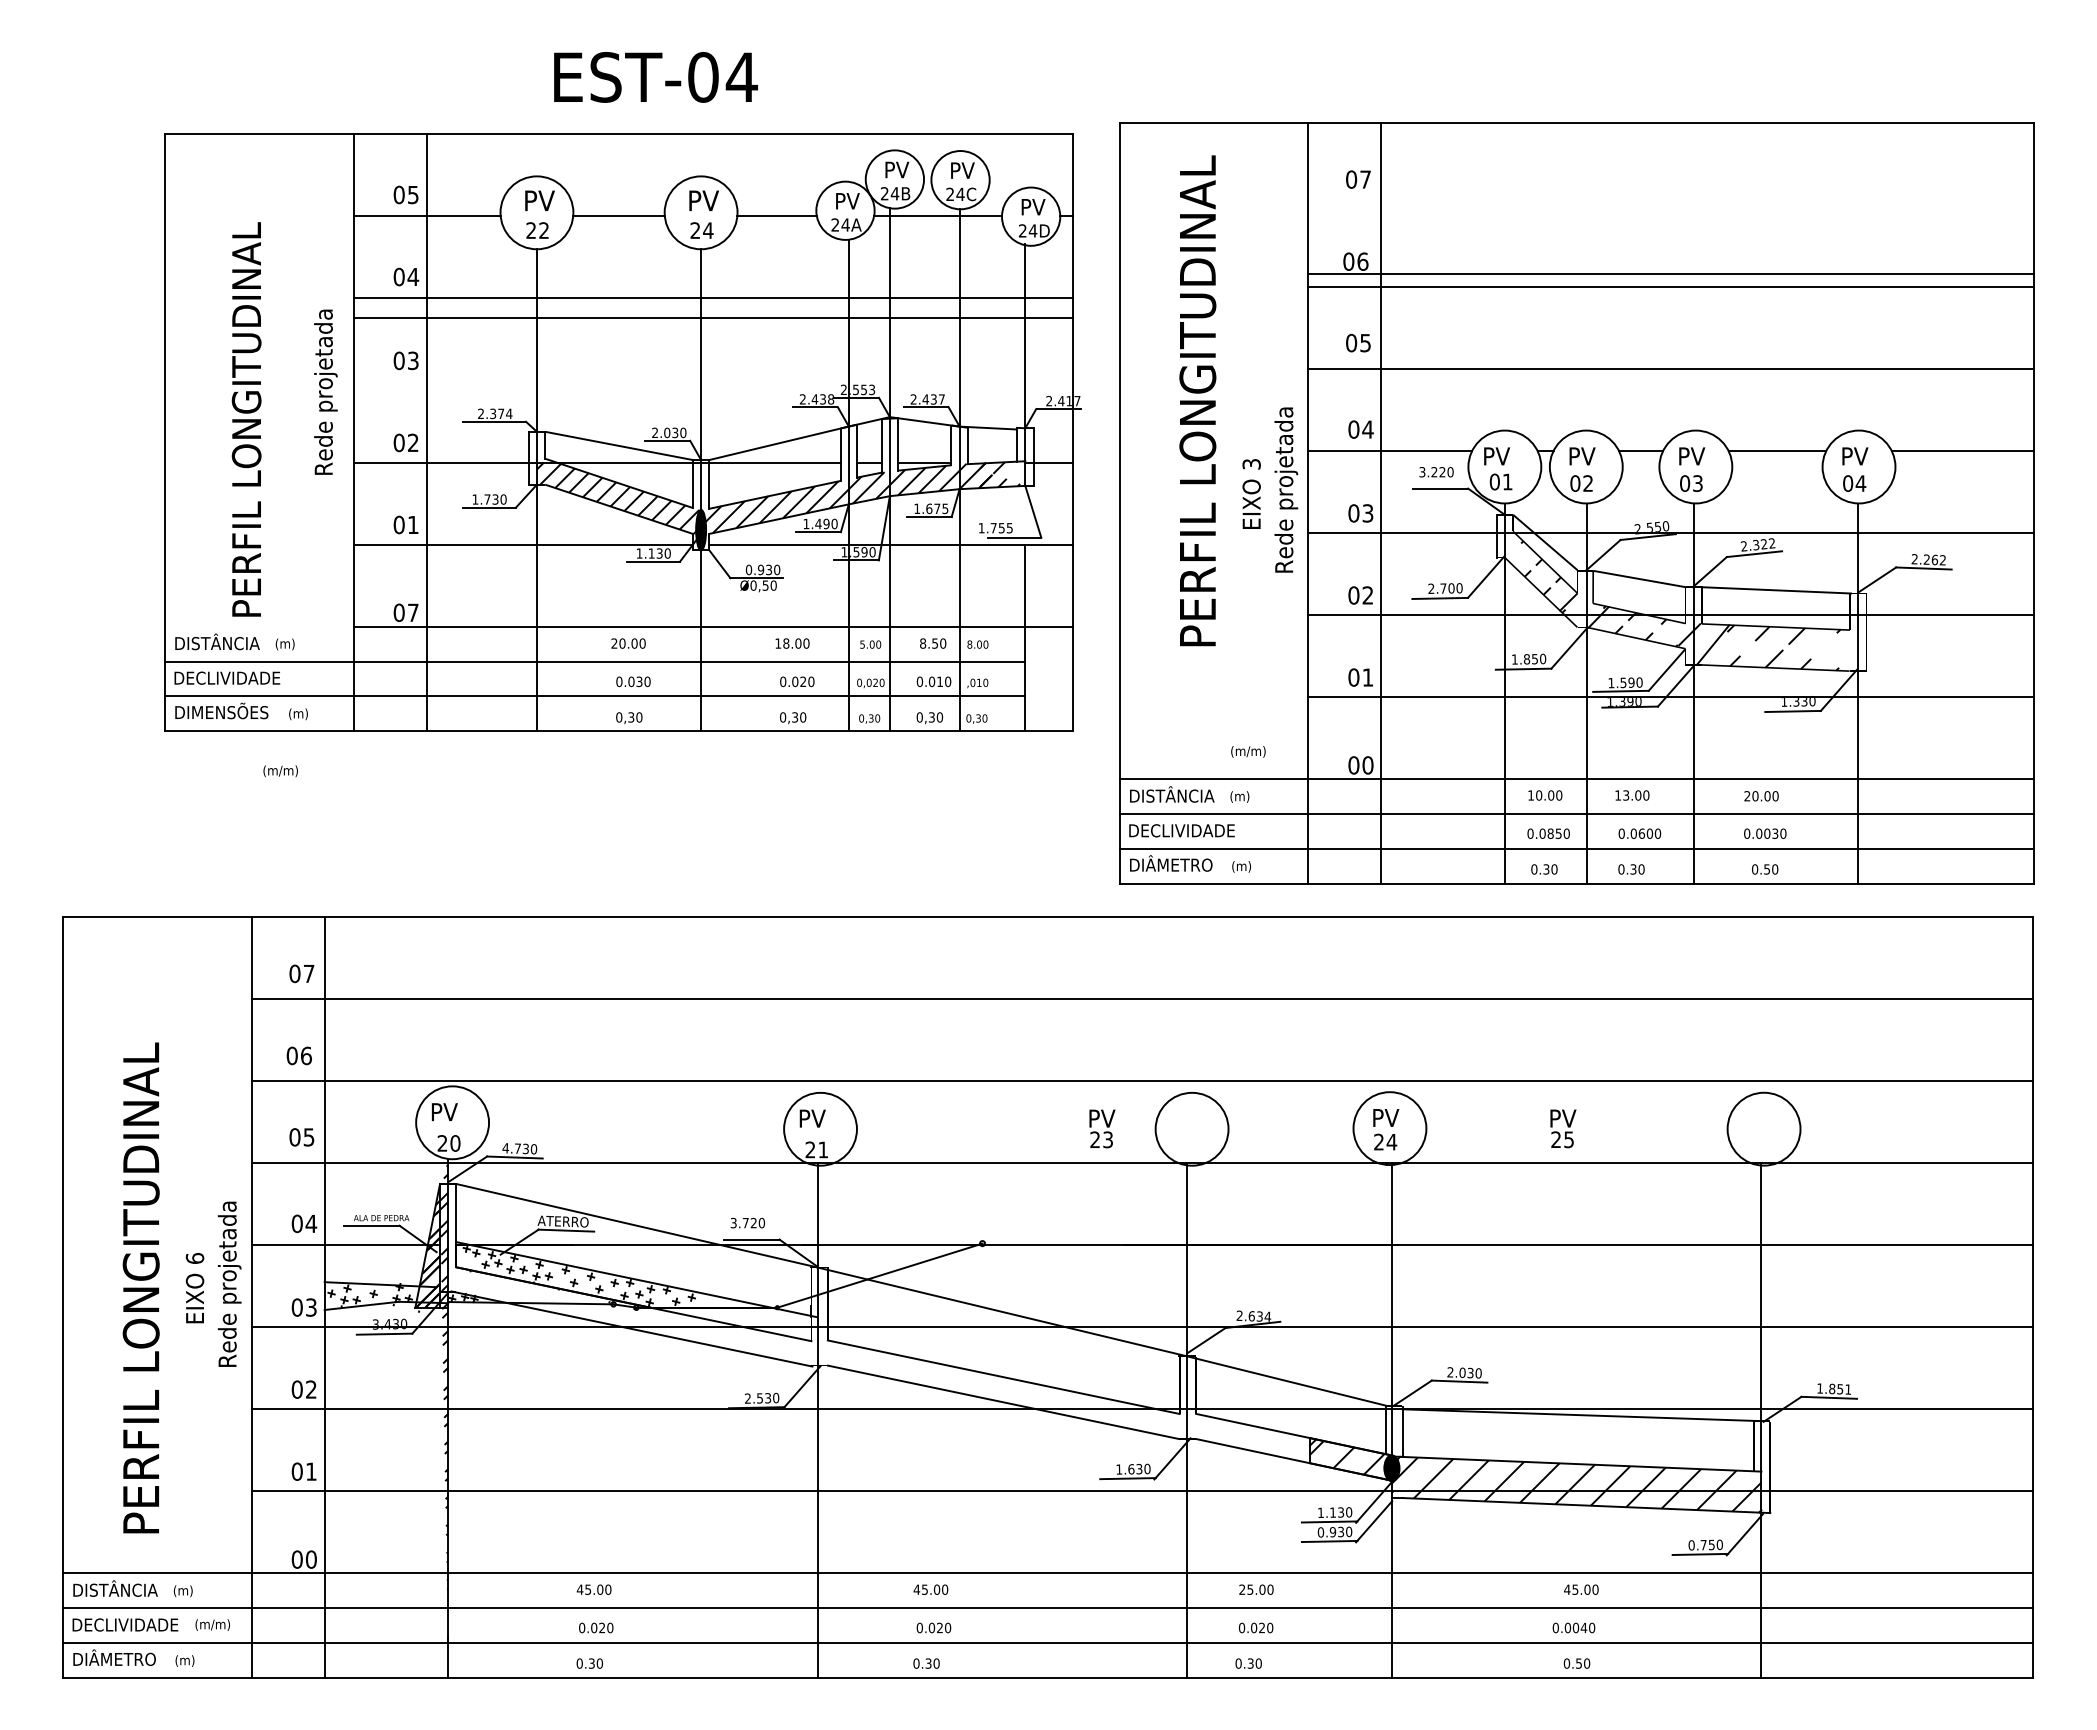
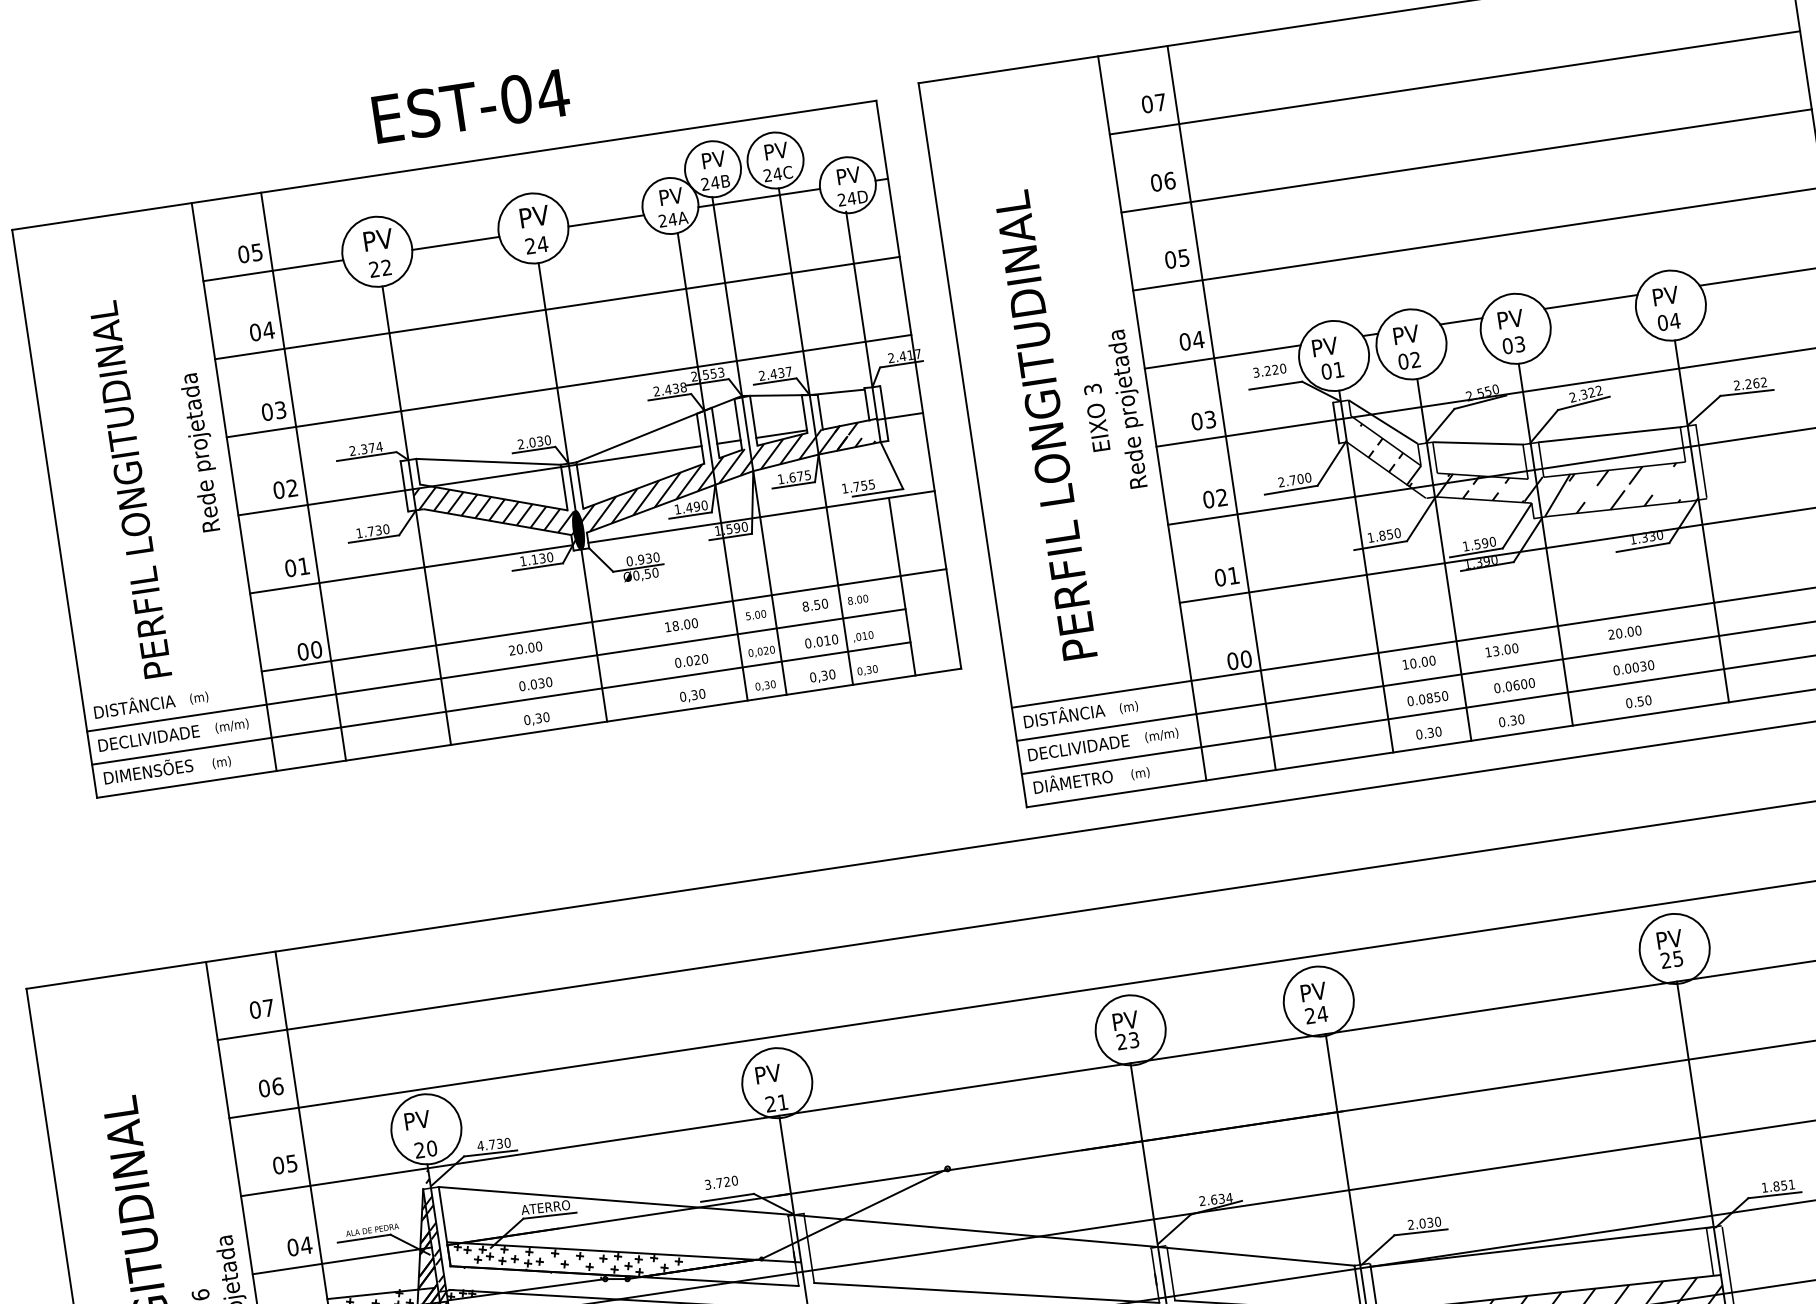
line: (1671, 273) -> (1455, 82), moved
line: (713, 318) -> (569, 386), moved
text: (1197, 400) -> (1045, 424), moved
text: (412, 612) -> (315, 649), 07 -> 00
text: (1248, 751) -> (1161, 735), moved
text: (280, 771) -> (231, 726), moved
text: (1102, 1128) -> (1127, 1030), moved
text: (1563, 1128) -> (1671, 948), moved

